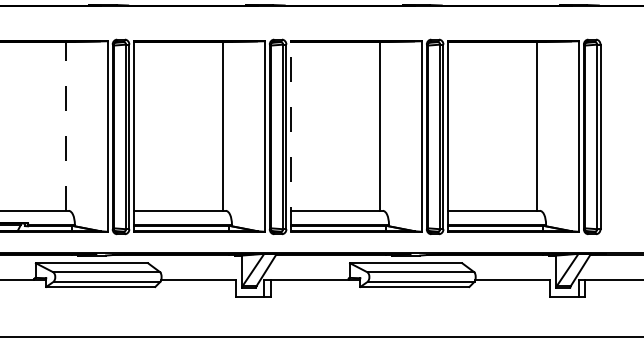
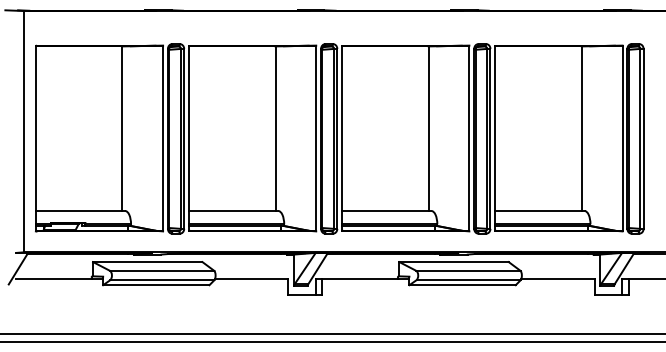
line: (66, 126) -> (122, 128), dashed -> solid
line: (291, 136) -> (342, 138), dashed -> solid

